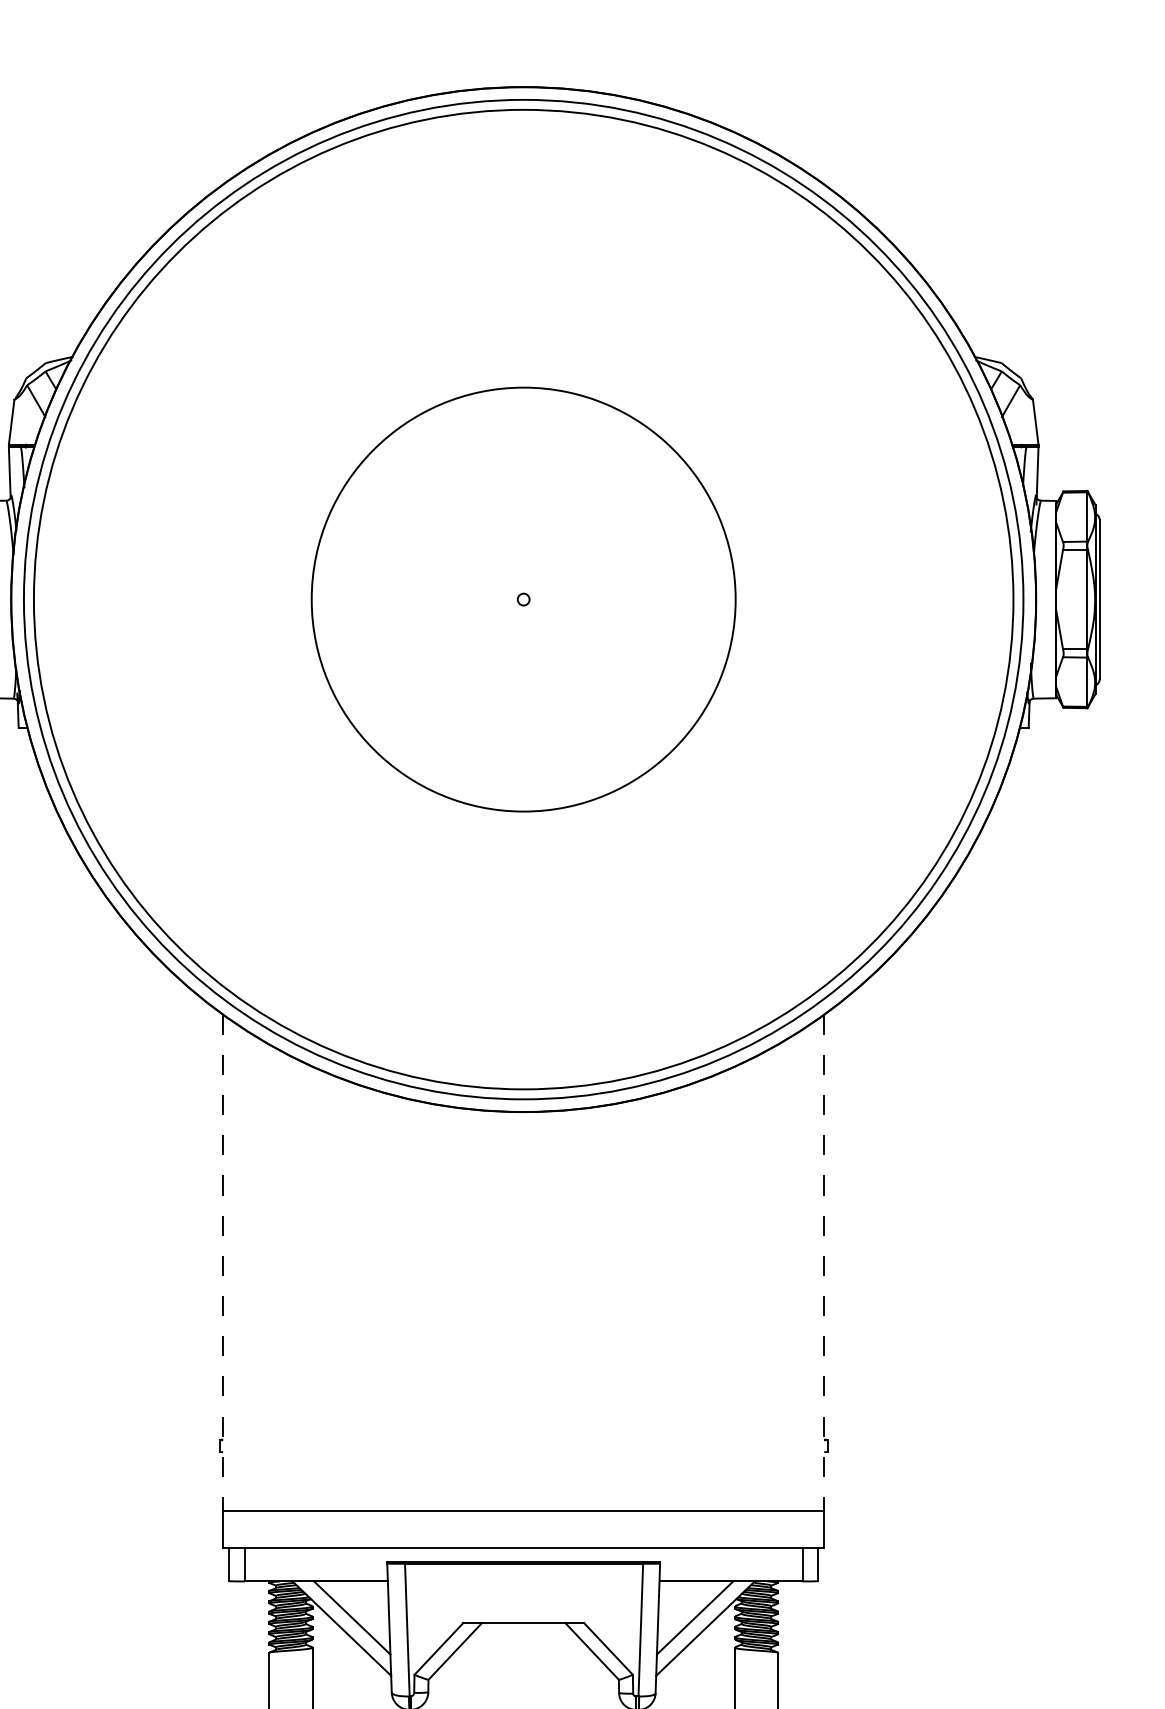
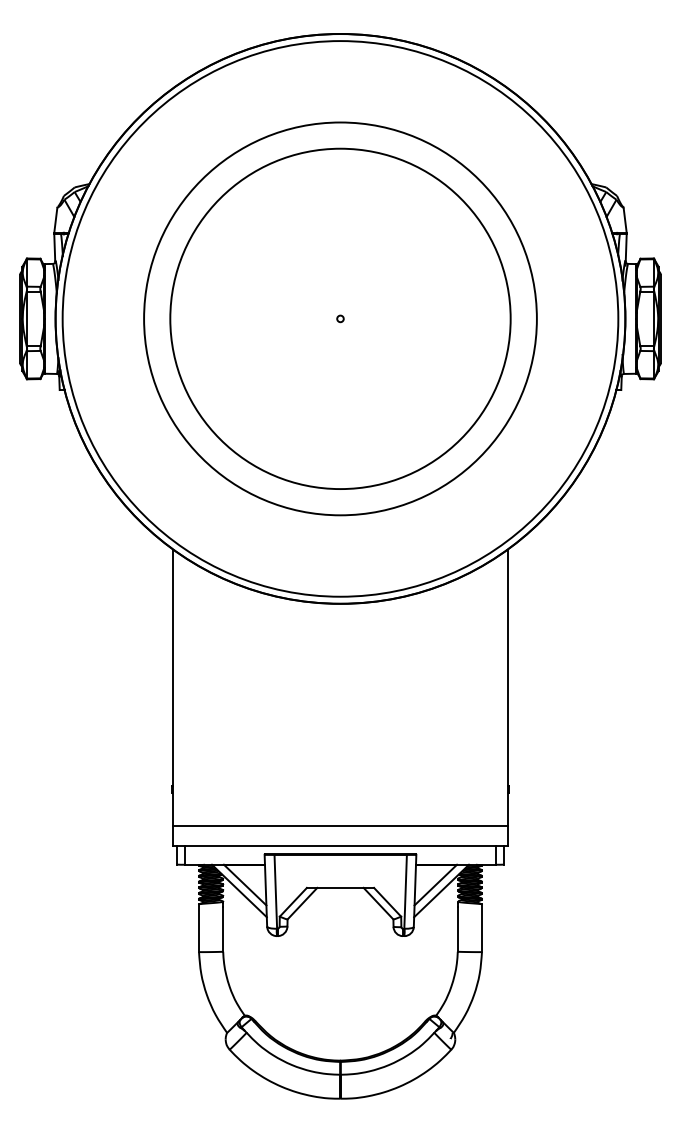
circle: (523, 598) -> (340, 318), size x0.62
circle: (523, 598) -> (340, 318), size x1.67
line: (223, 1264) -> (173, 688), dashed -> solid
line: (824, 1264) -> (507, 688), dashed -> solid

